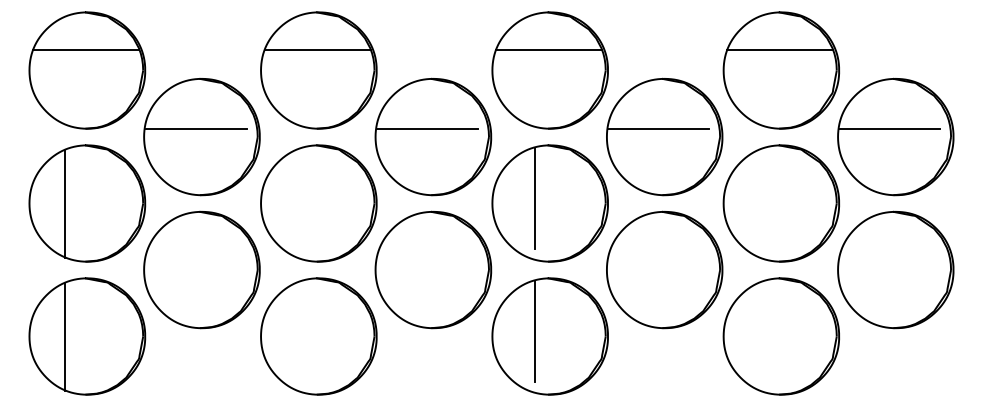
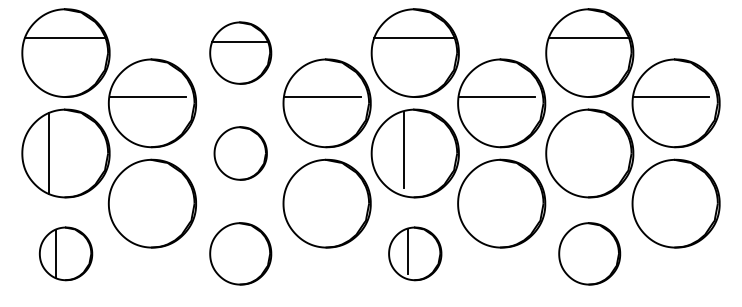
part: (318, 70) -> (240, 53), size x0.7
part: (318, 203) -> (240, 153), size x0.6
part: (87, 336) -> (66, 253), size x0.6
part: (318, 336) -> (240, 253), size x0.7
part: (549, 336) -> (414, 253), size x0.6
part: (780, 336) -> (589, 253), size x0.7

